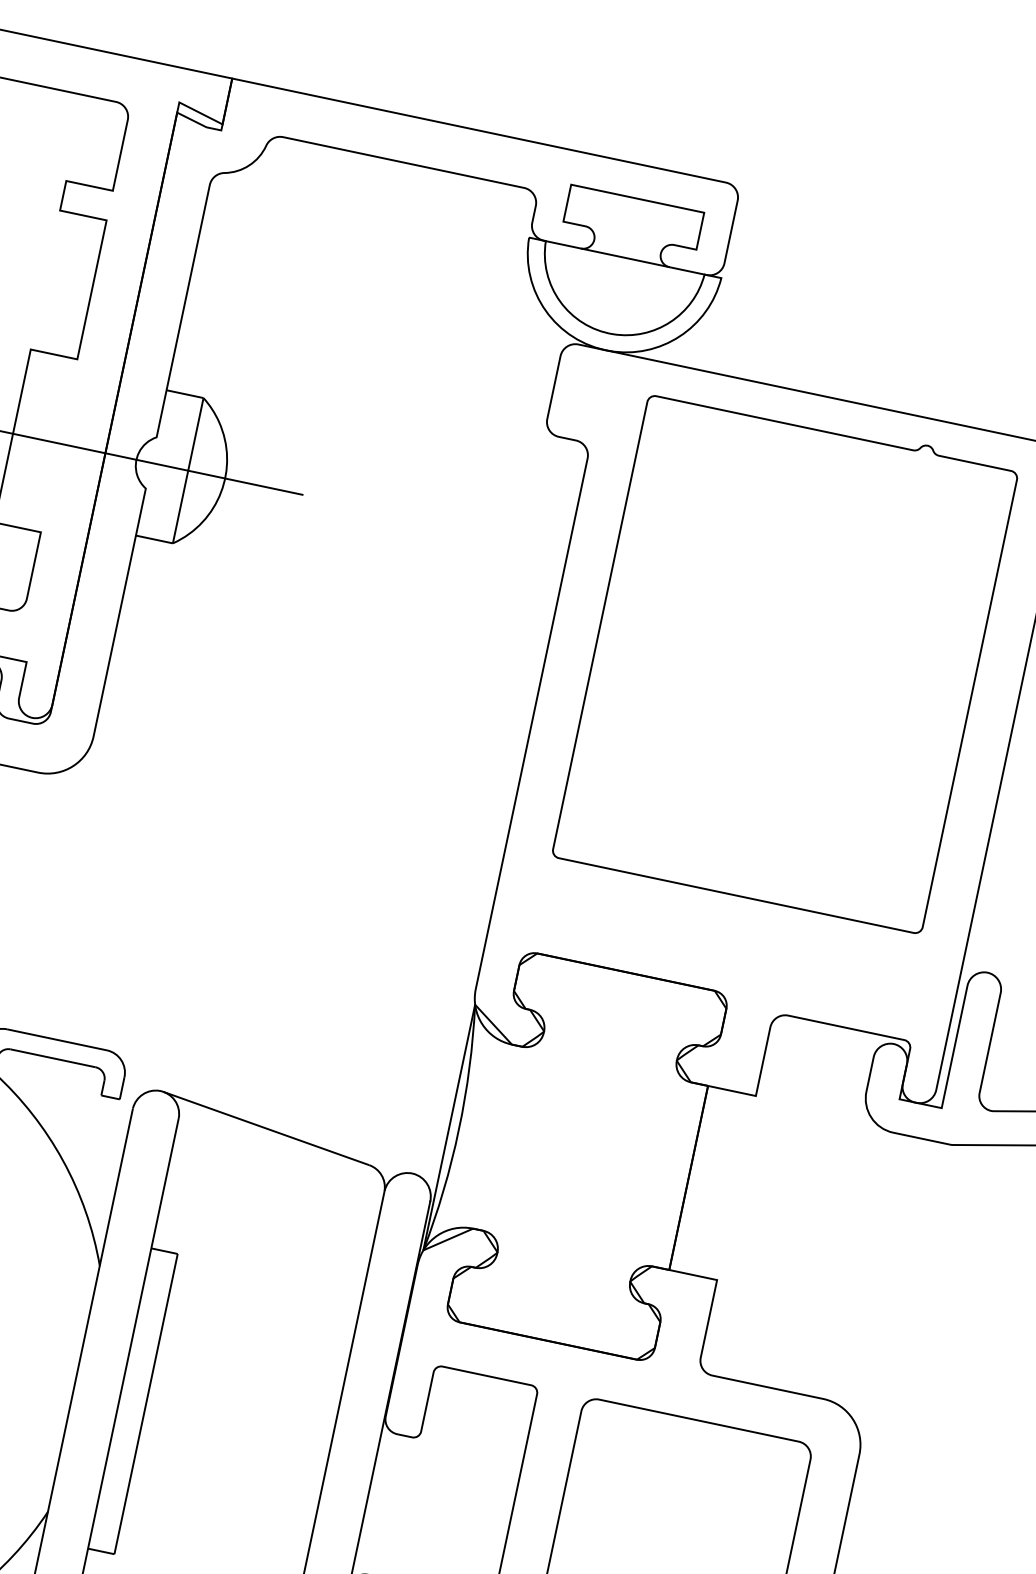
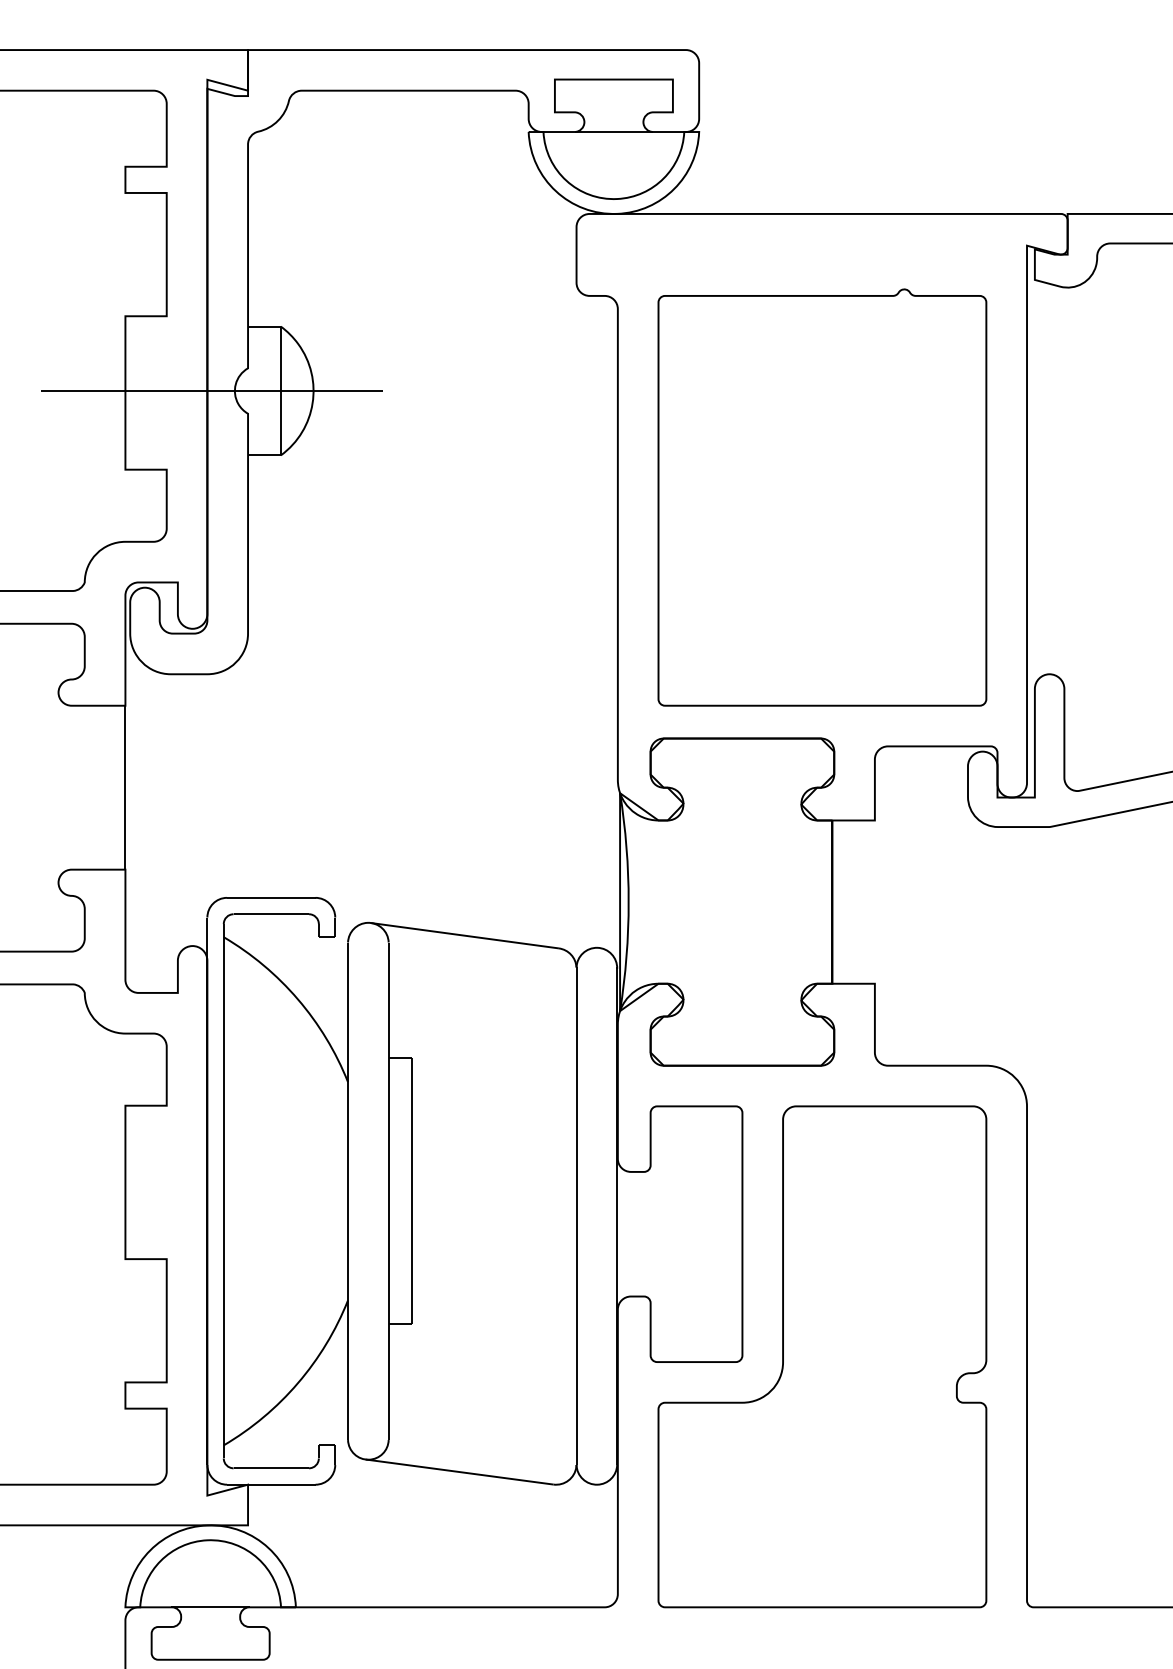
part: (785, 660) -> (822, 497), moved

